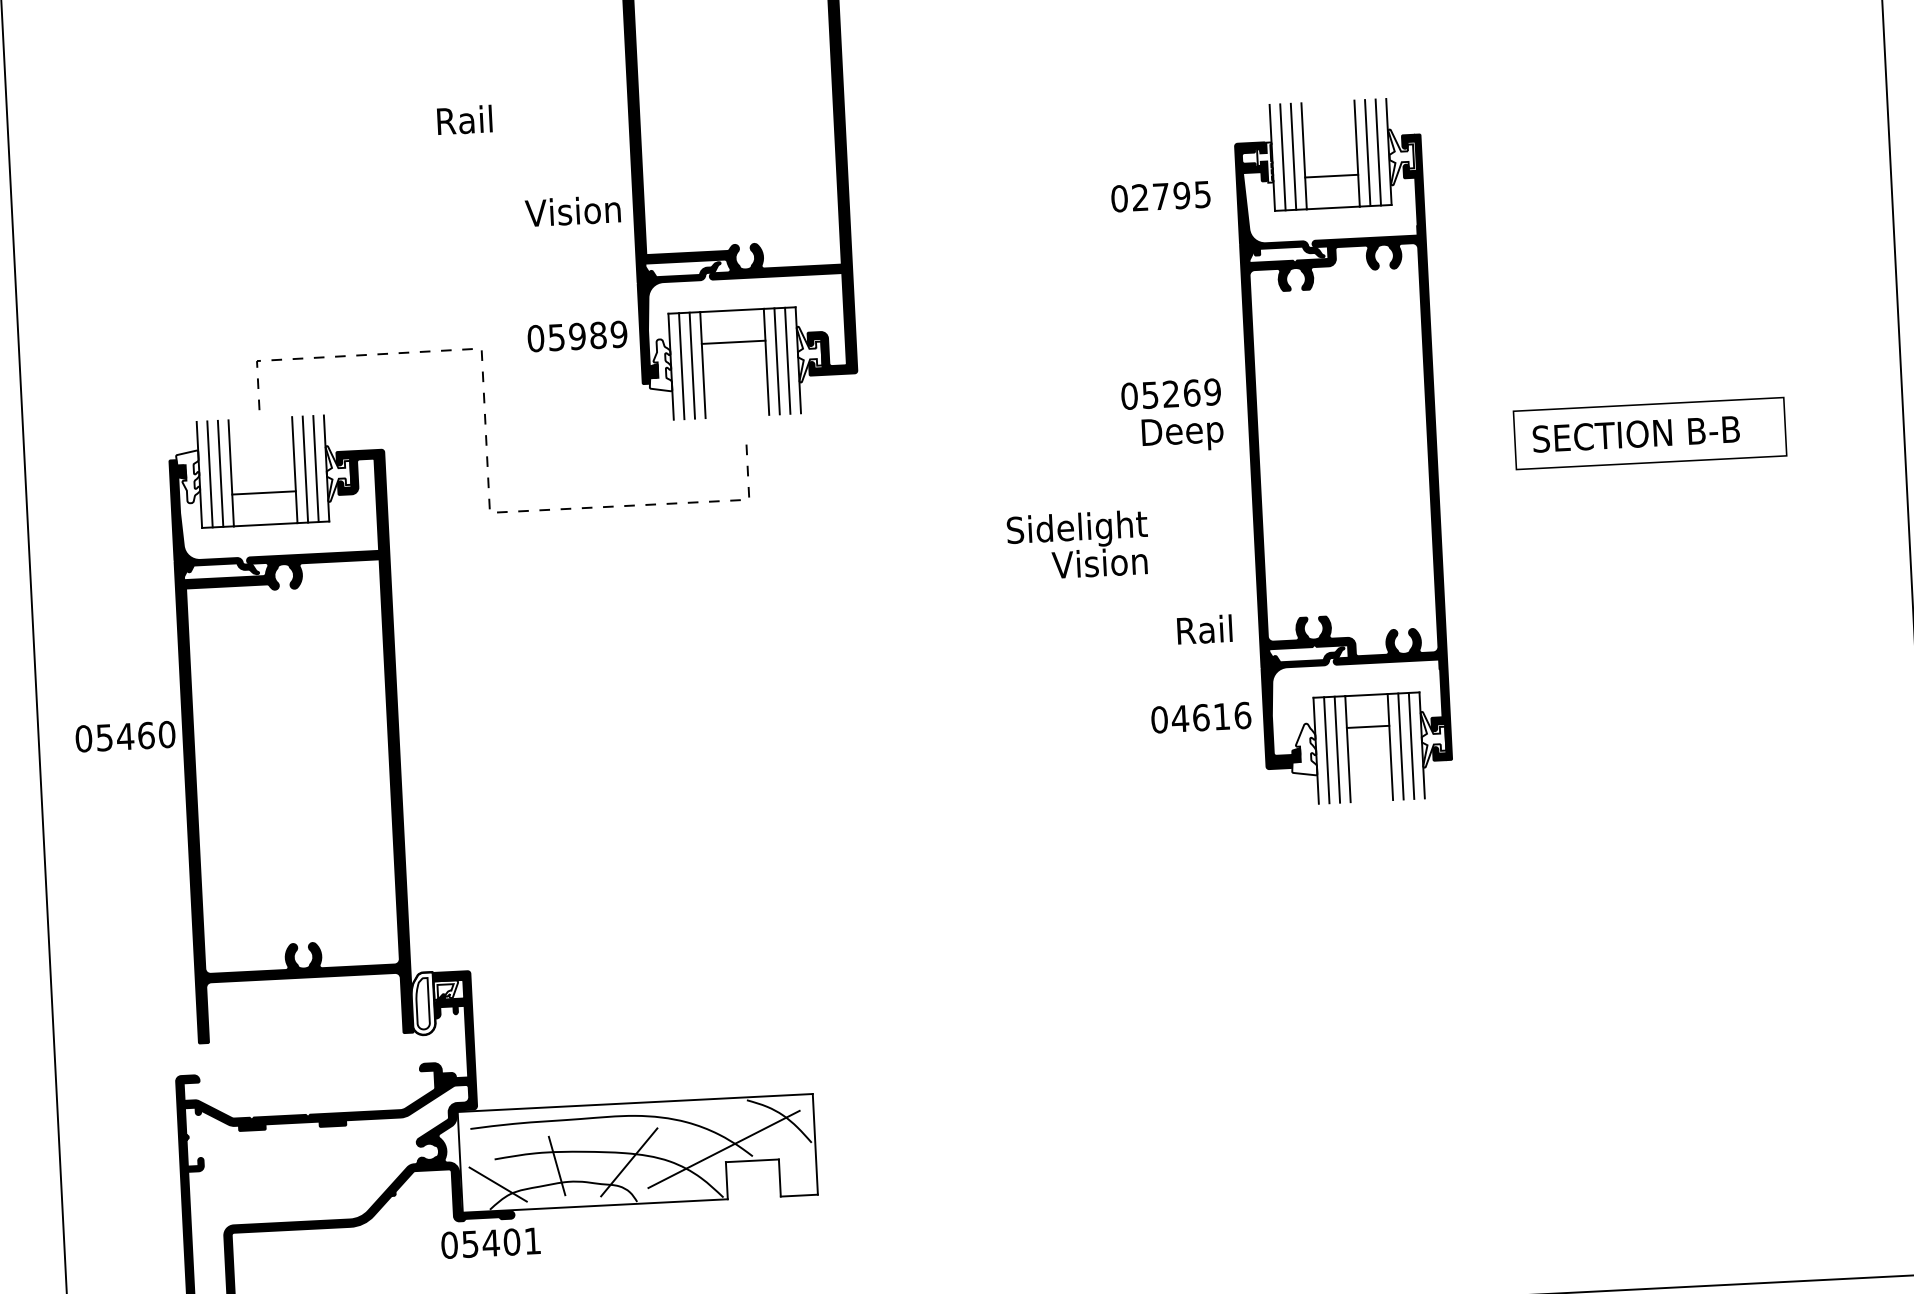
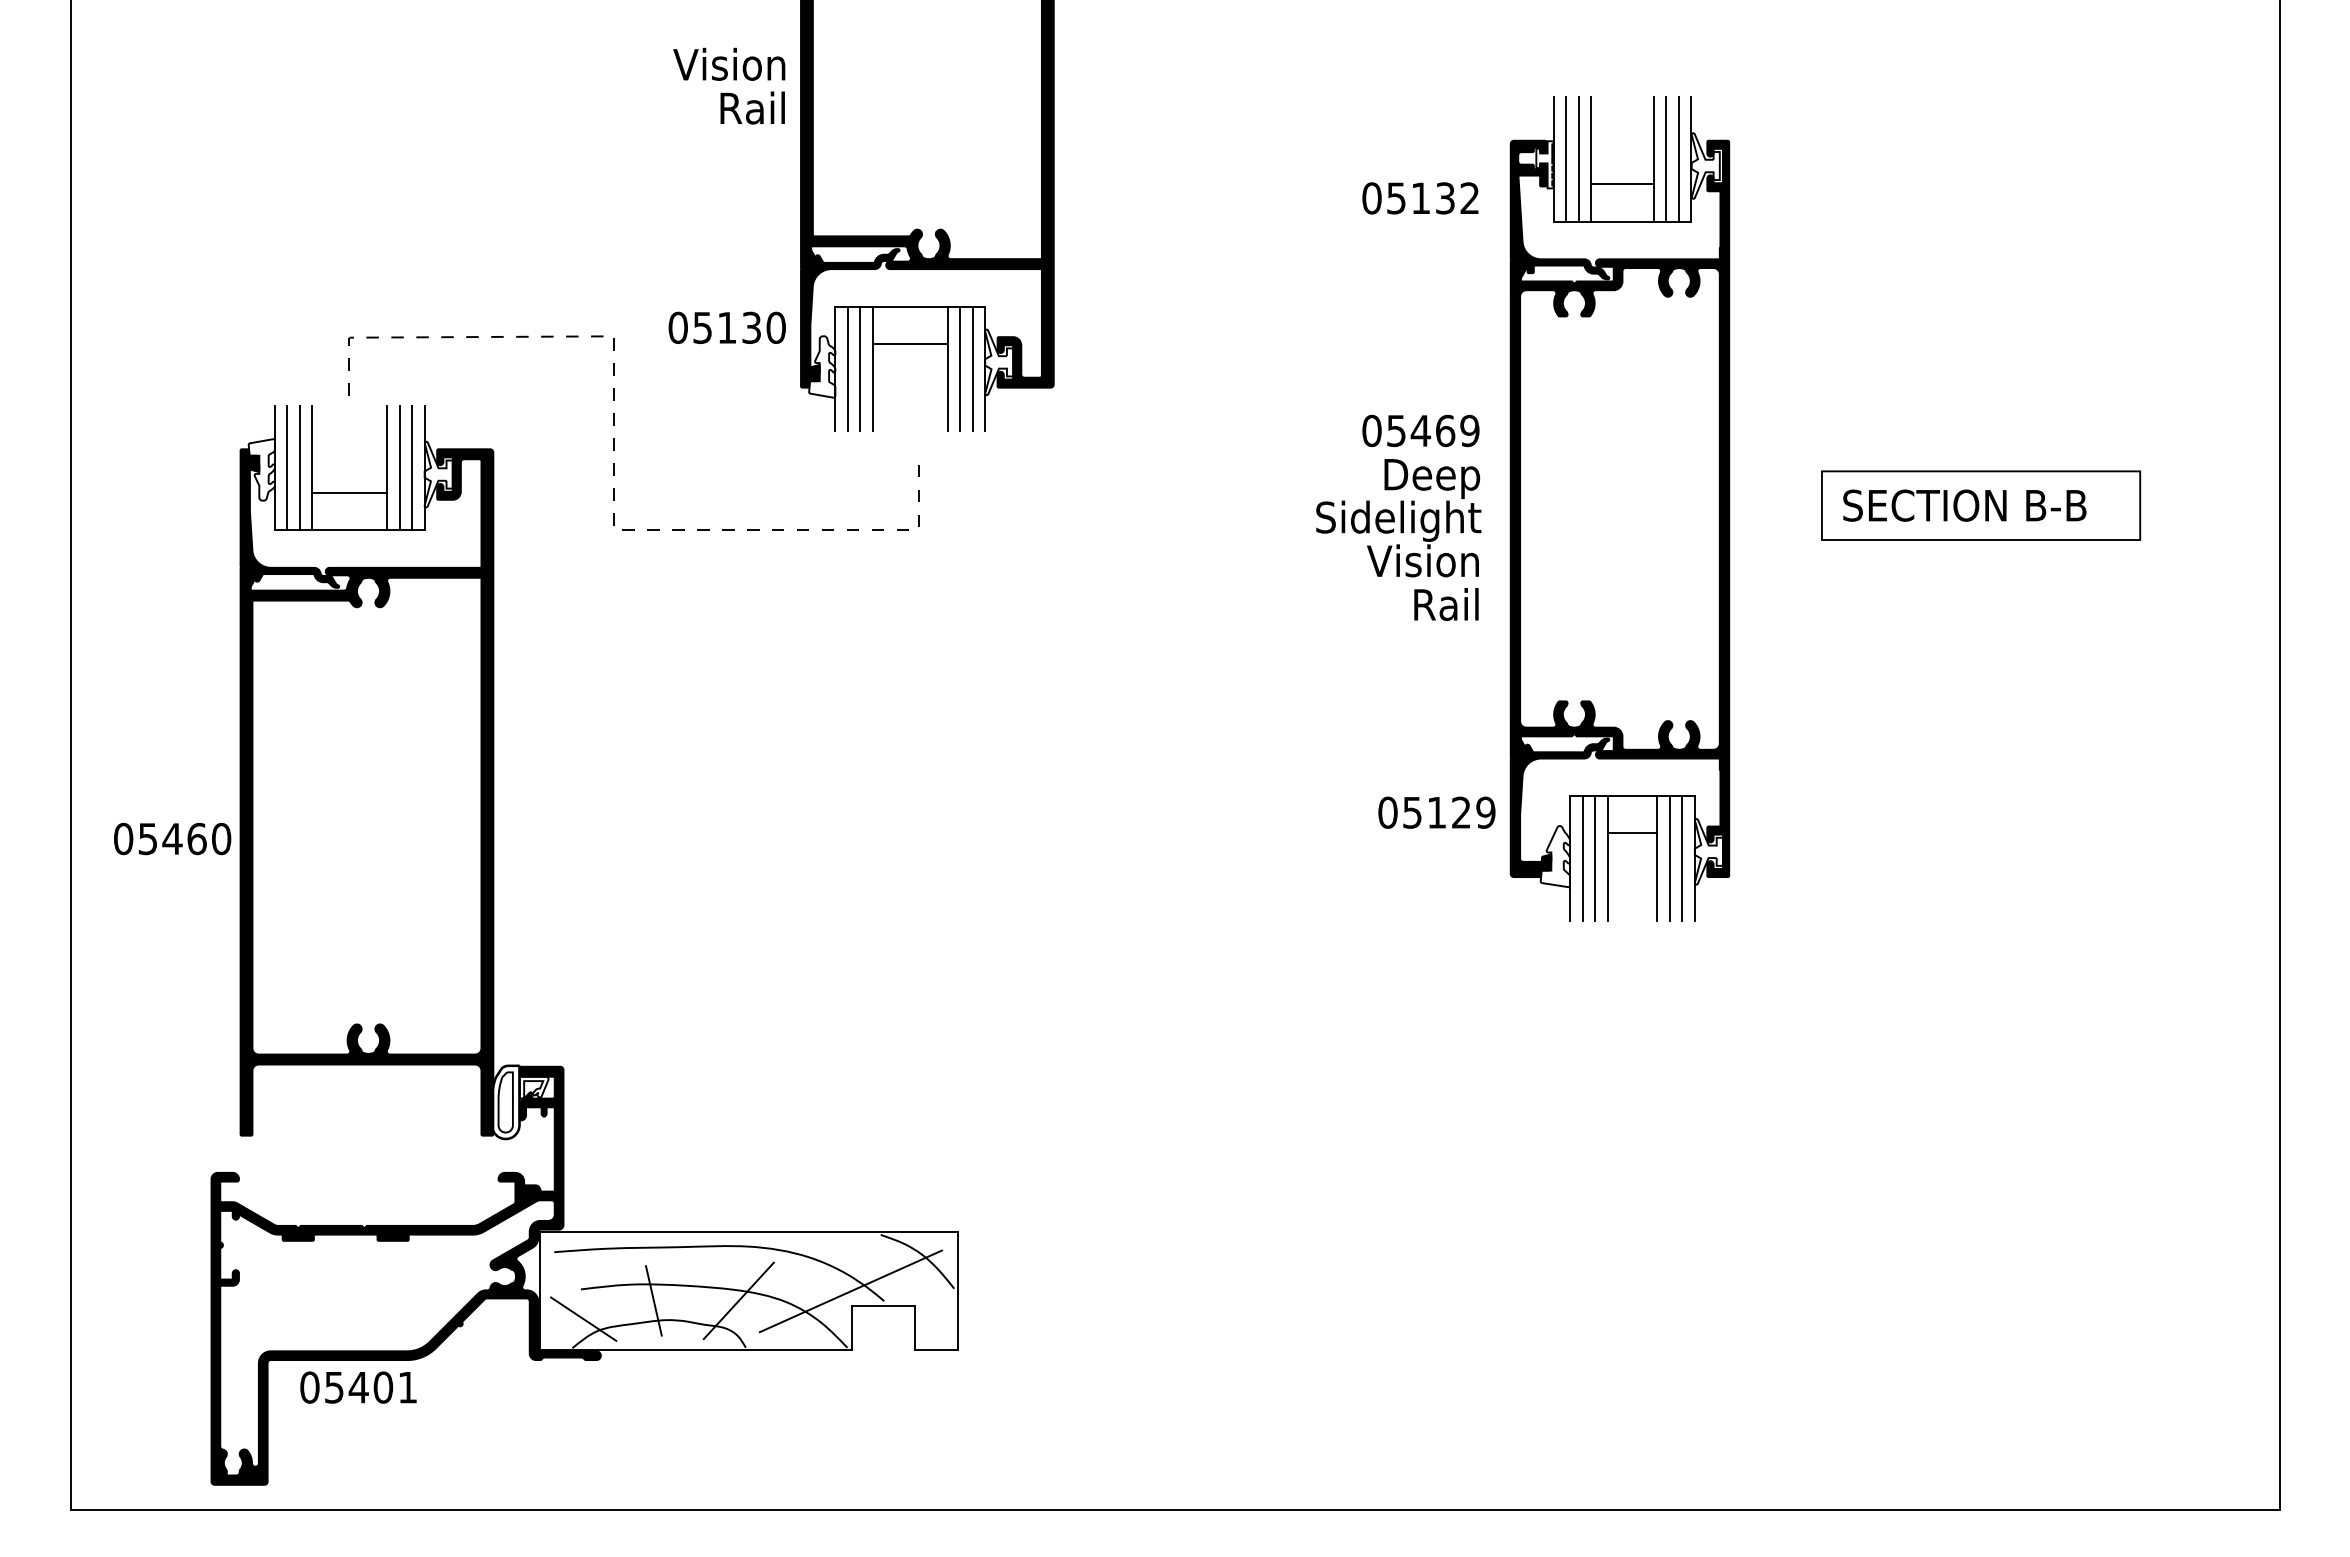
text: (464, 119) -> (752, 107), moved
text: (1170, 196) -> (1432, 198), 02795 -> 05132
text: (573, 210) -> (729, 63), moved
text: (598, 335) -> (751, 327), 05989 -> 05130
text: (1170, 393) -> (1420, 430), 05269 -> 05469
text: (1077, 544) -> (1398, 538), moved
text: (1204, 629) -> (1446, 604), moved
text: (1210, 717) -> (1448, 812), 04616 -> 05129
text: (125, 736) -> (172, 838), moved
text: (490, 1243) -> (358, 1387), moved

